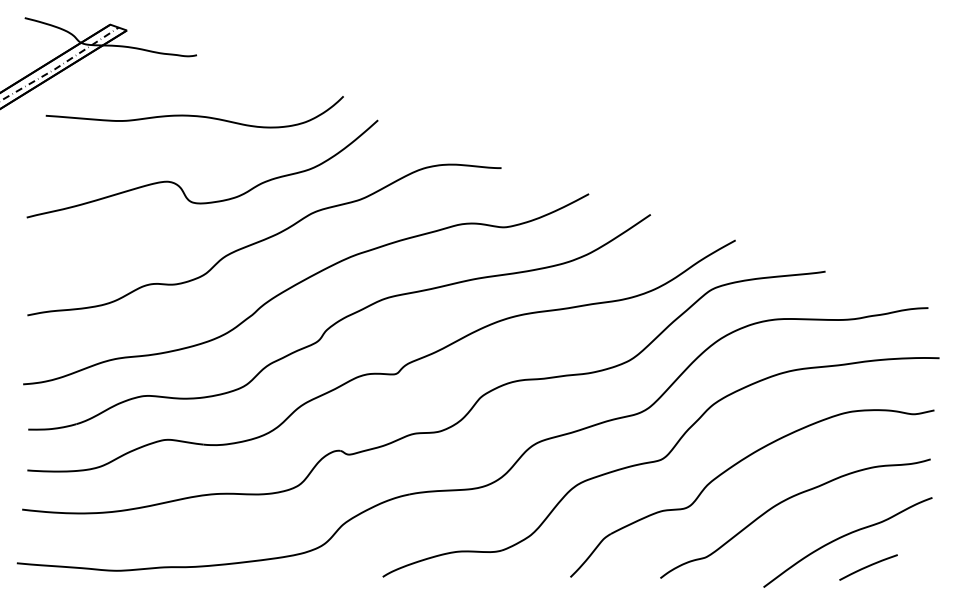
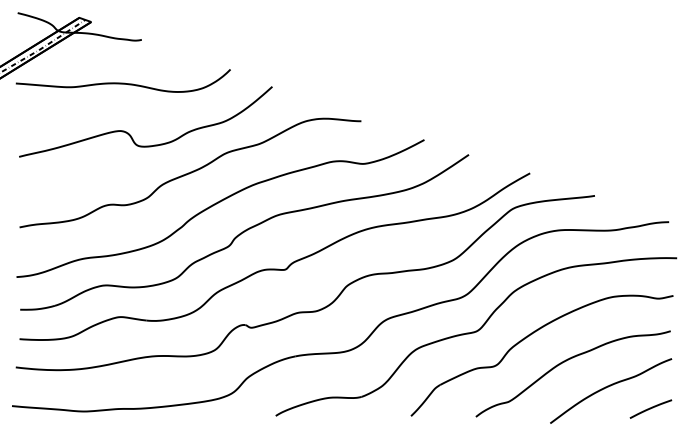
curve: (193, 114) -> (122, 82), moved
curve: (867, 566) -> (650, 408), moved

